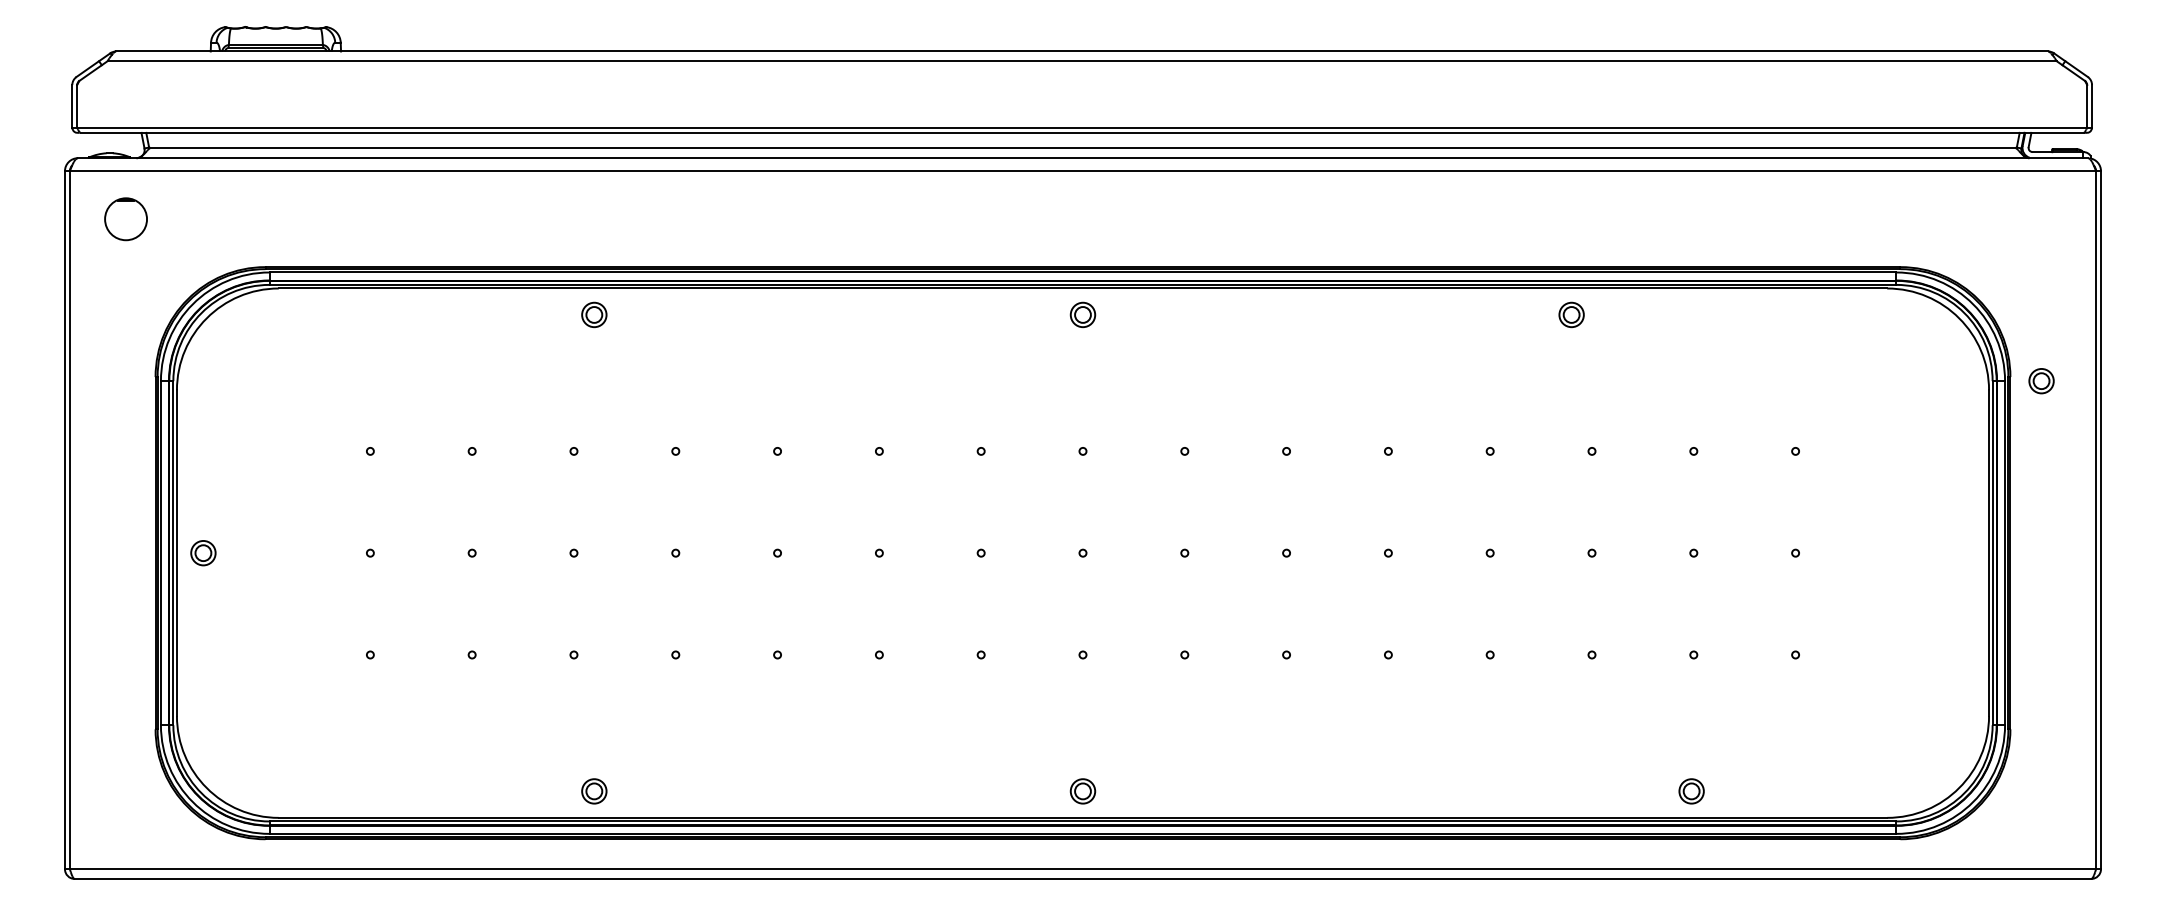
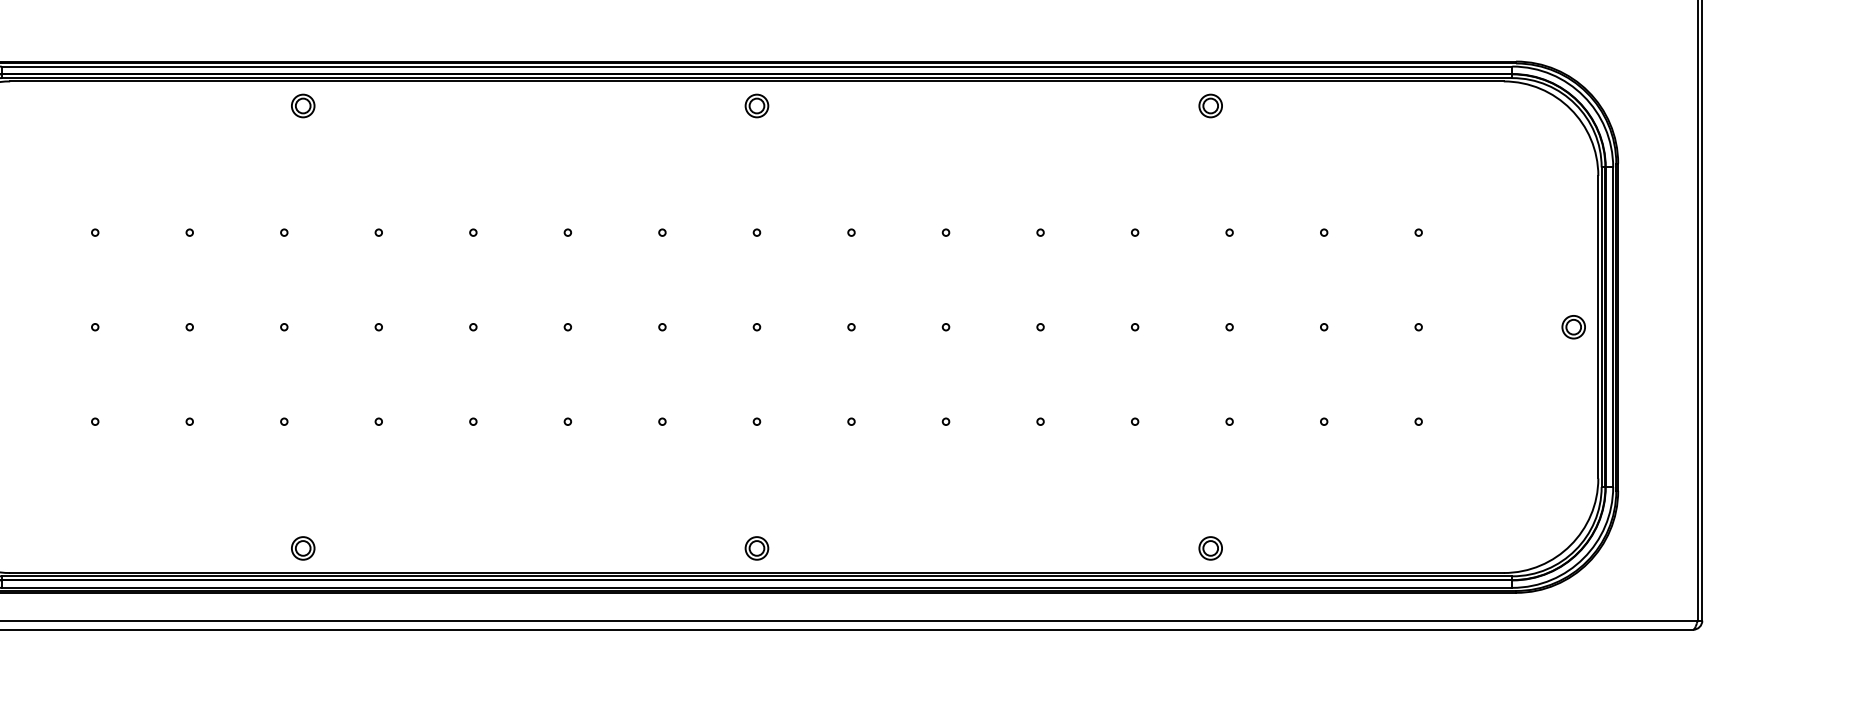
part: (2041, 381) -> (1573, 327), moved
part: (1691, 791) -> (1210, 548), moved

